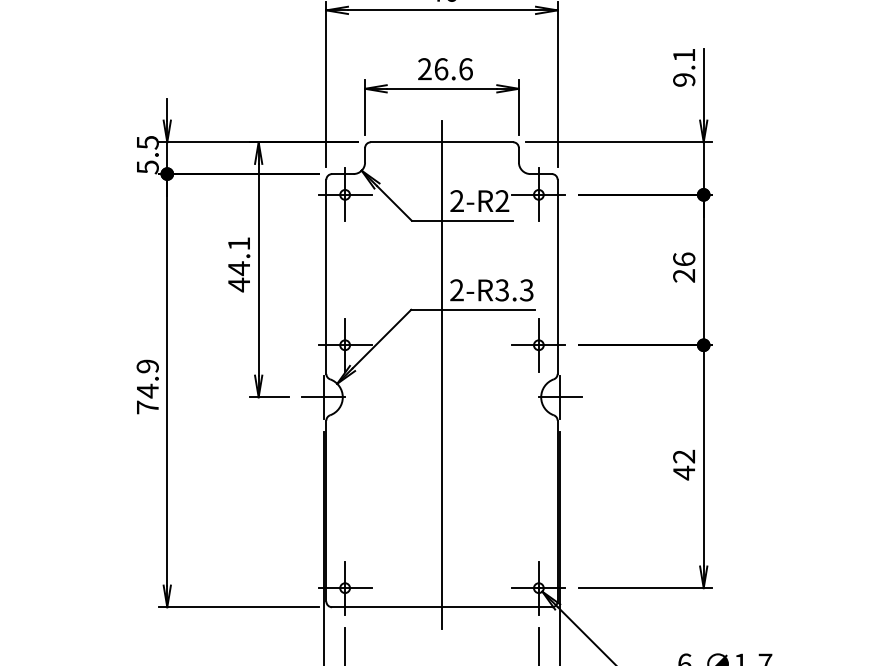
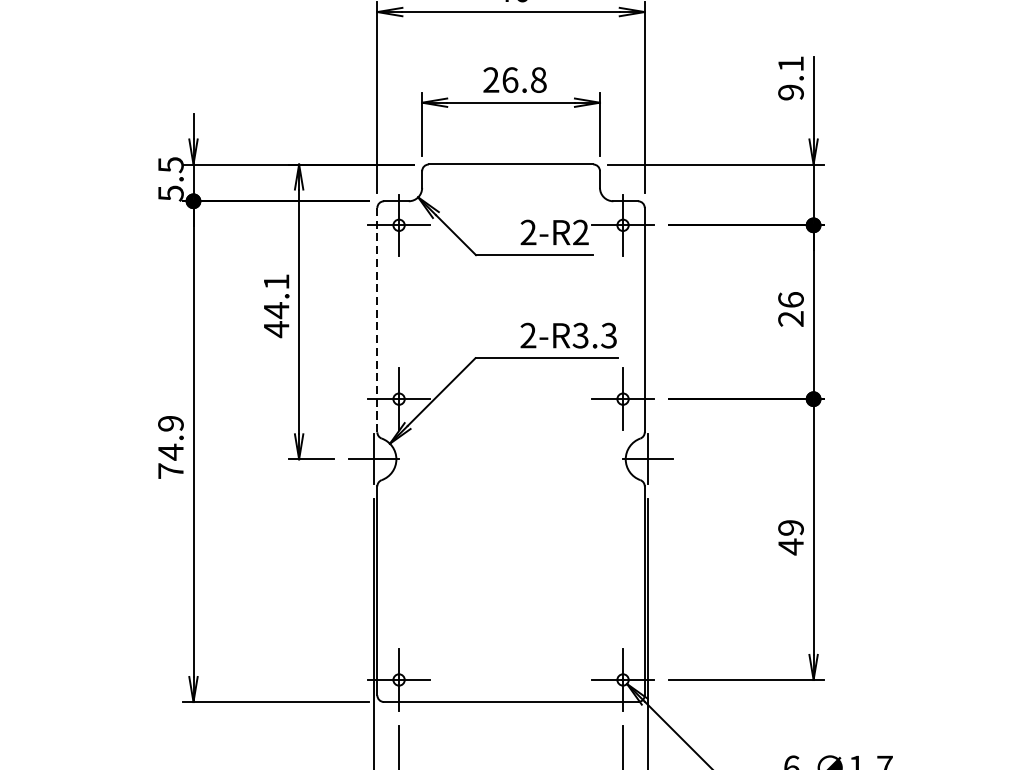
text: (465, 69) -> (538, 80), 26.6 -> 26.8
line: (326, 277) -> (377, 320), solid -> dashed
line: (442, 374) -> (511, 432), removed
text: (684, 456) -> (791, 527), 42 -> 49

